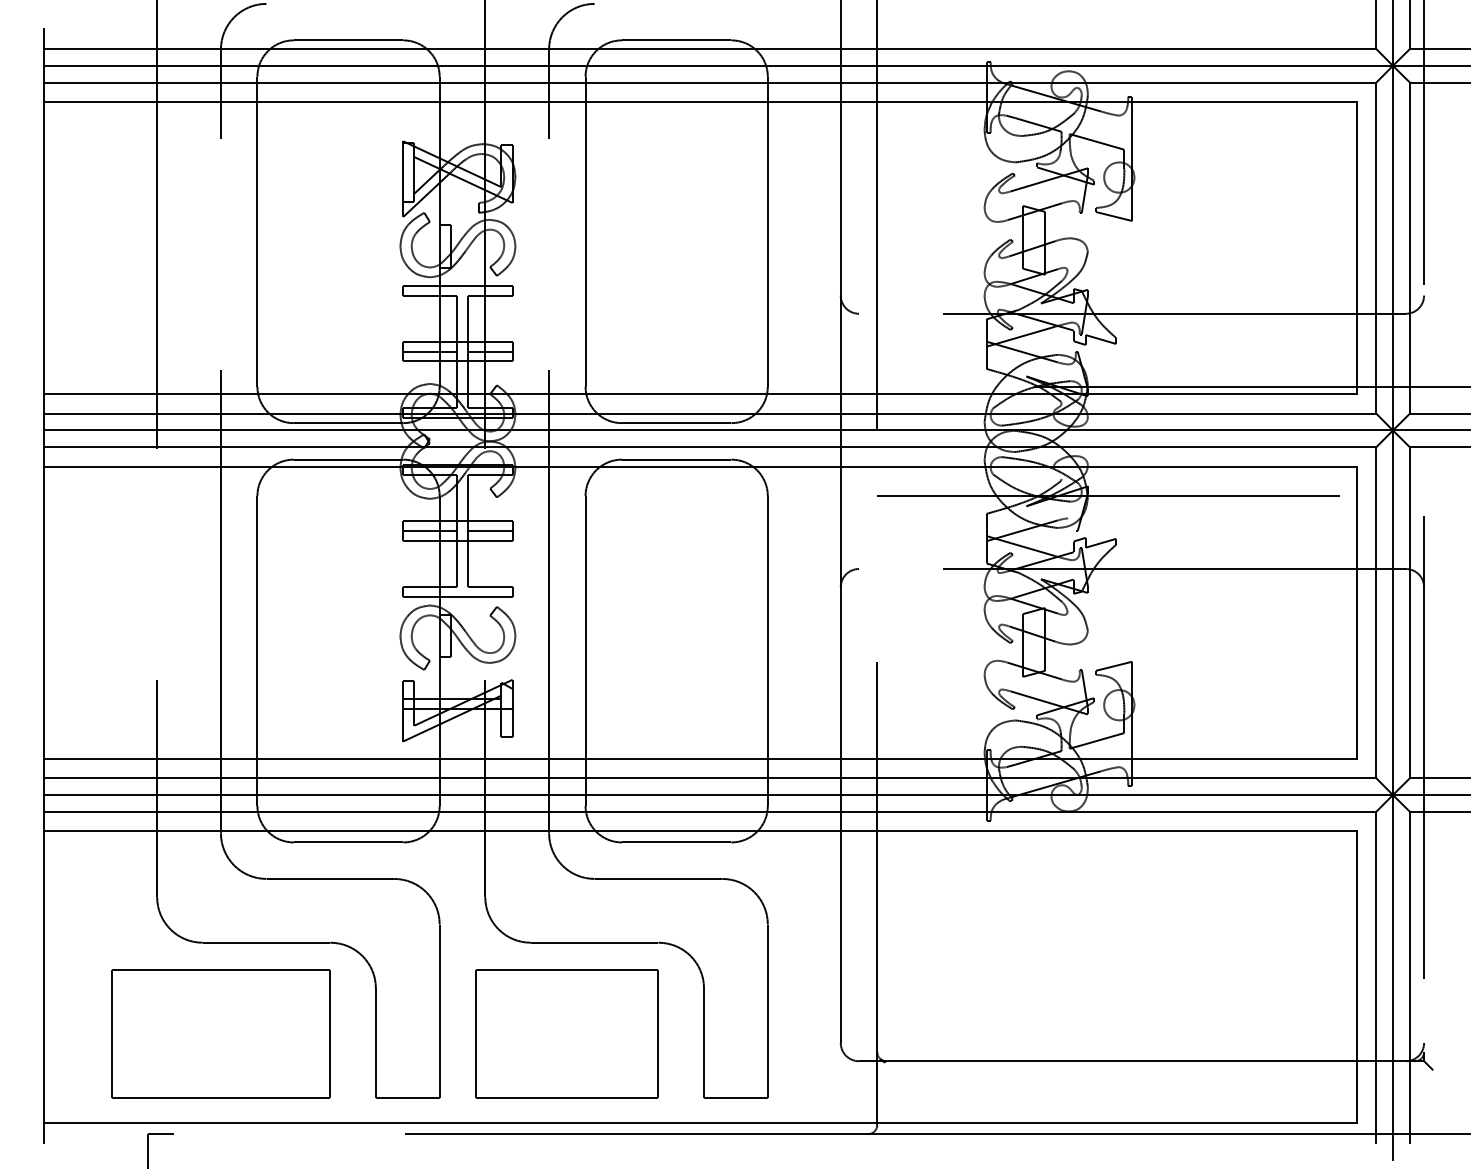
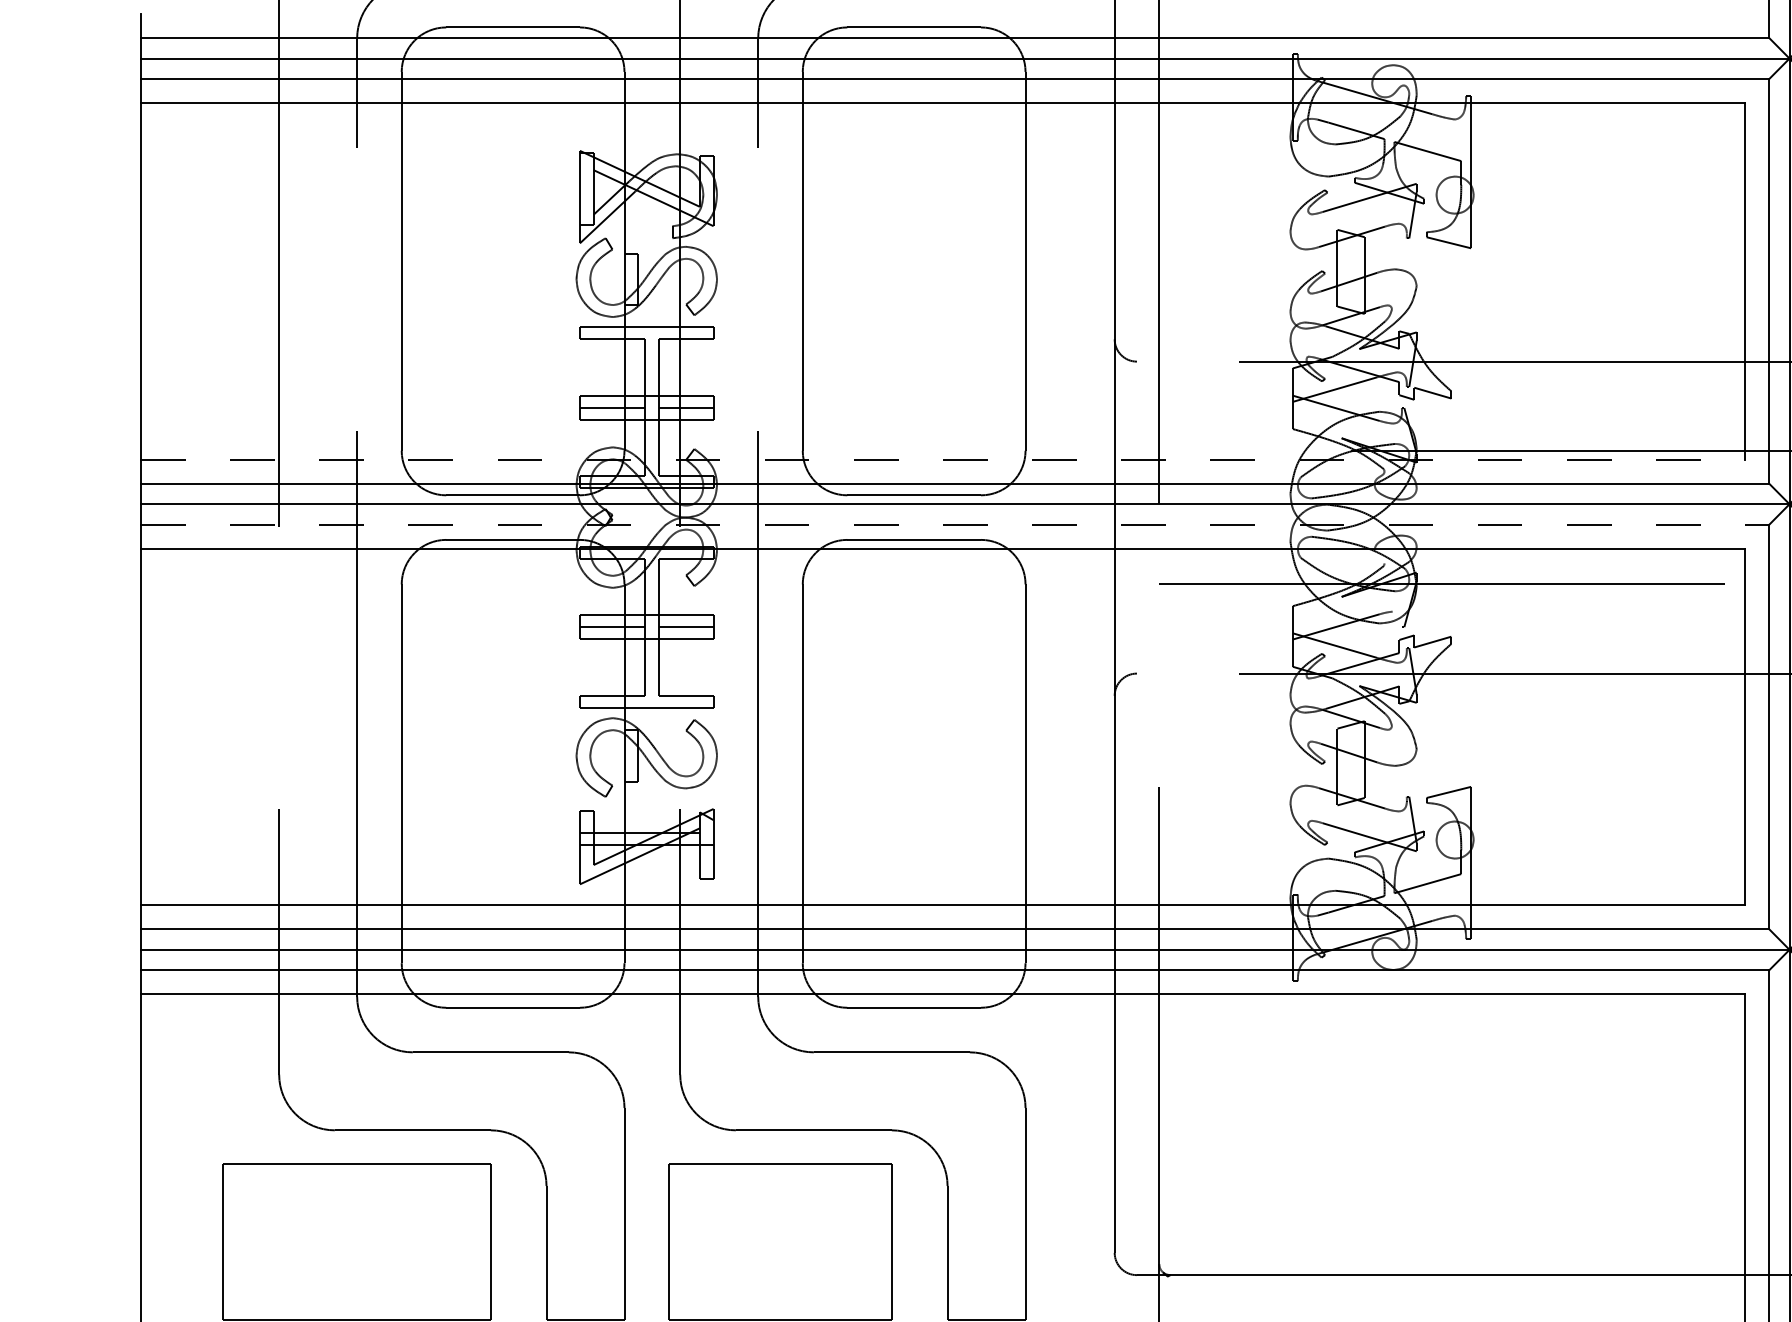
line: (700, 393) -> (943, 459), solid -> dashed
line: (710, 447) -> (955, 525), solid -> dashed

